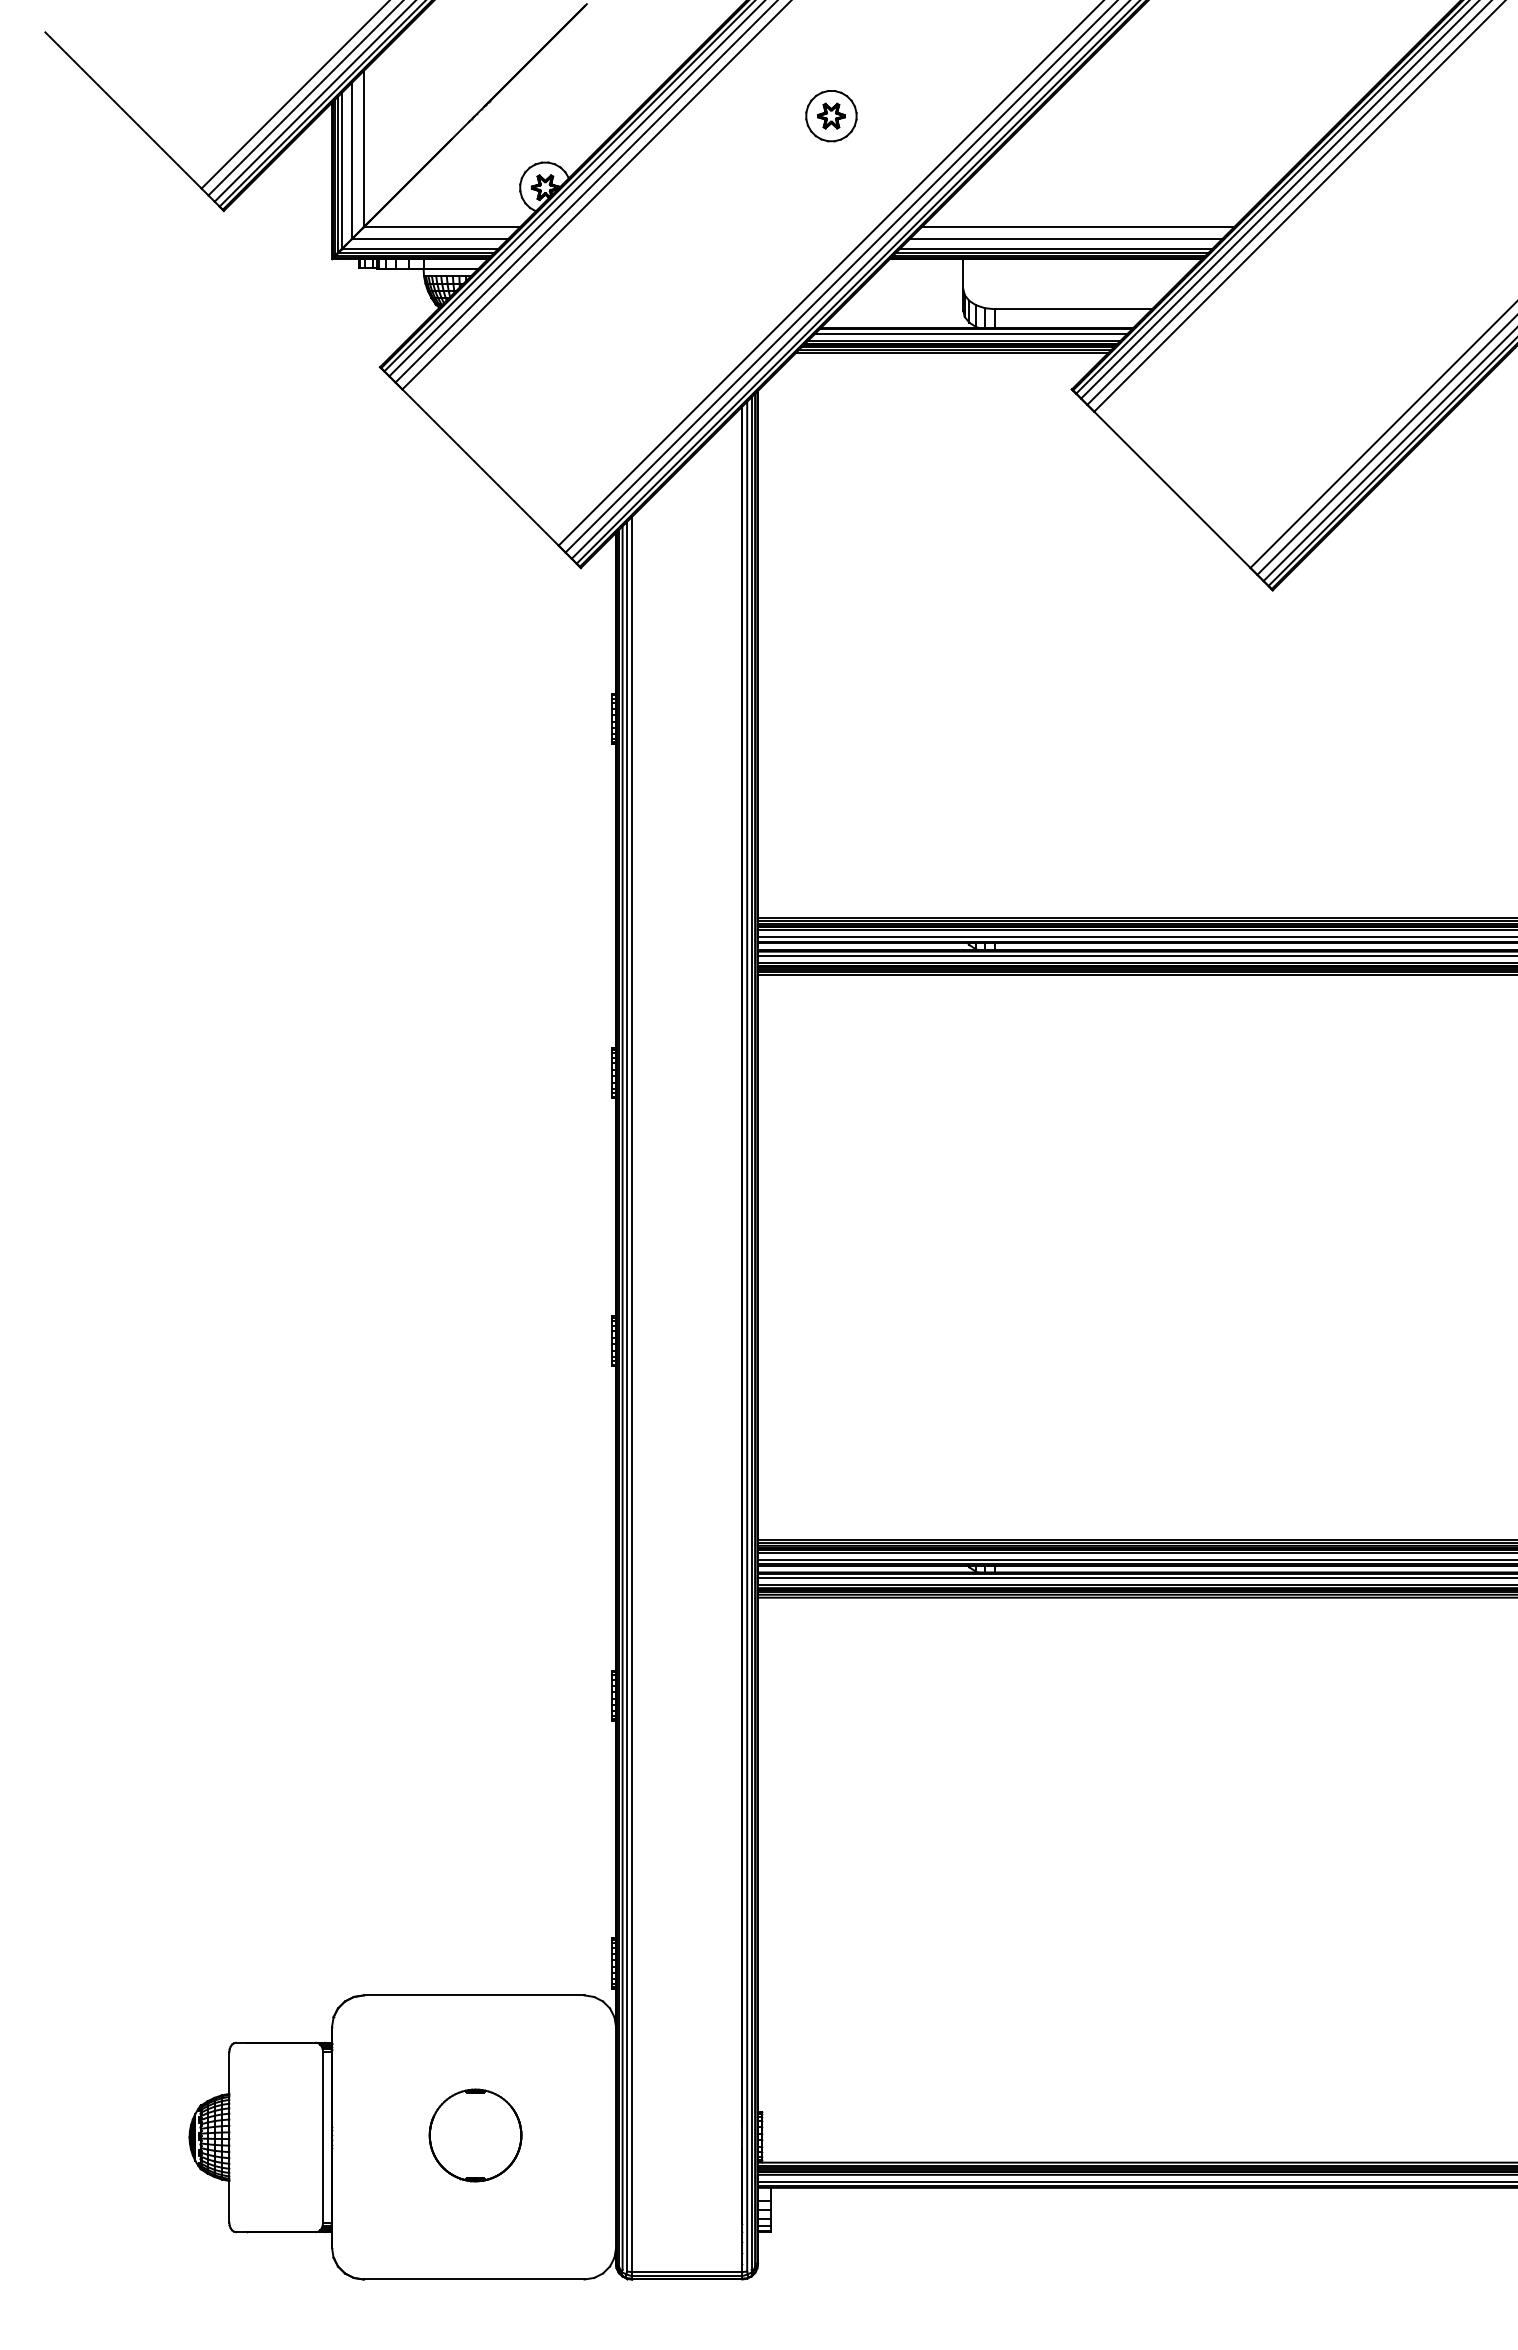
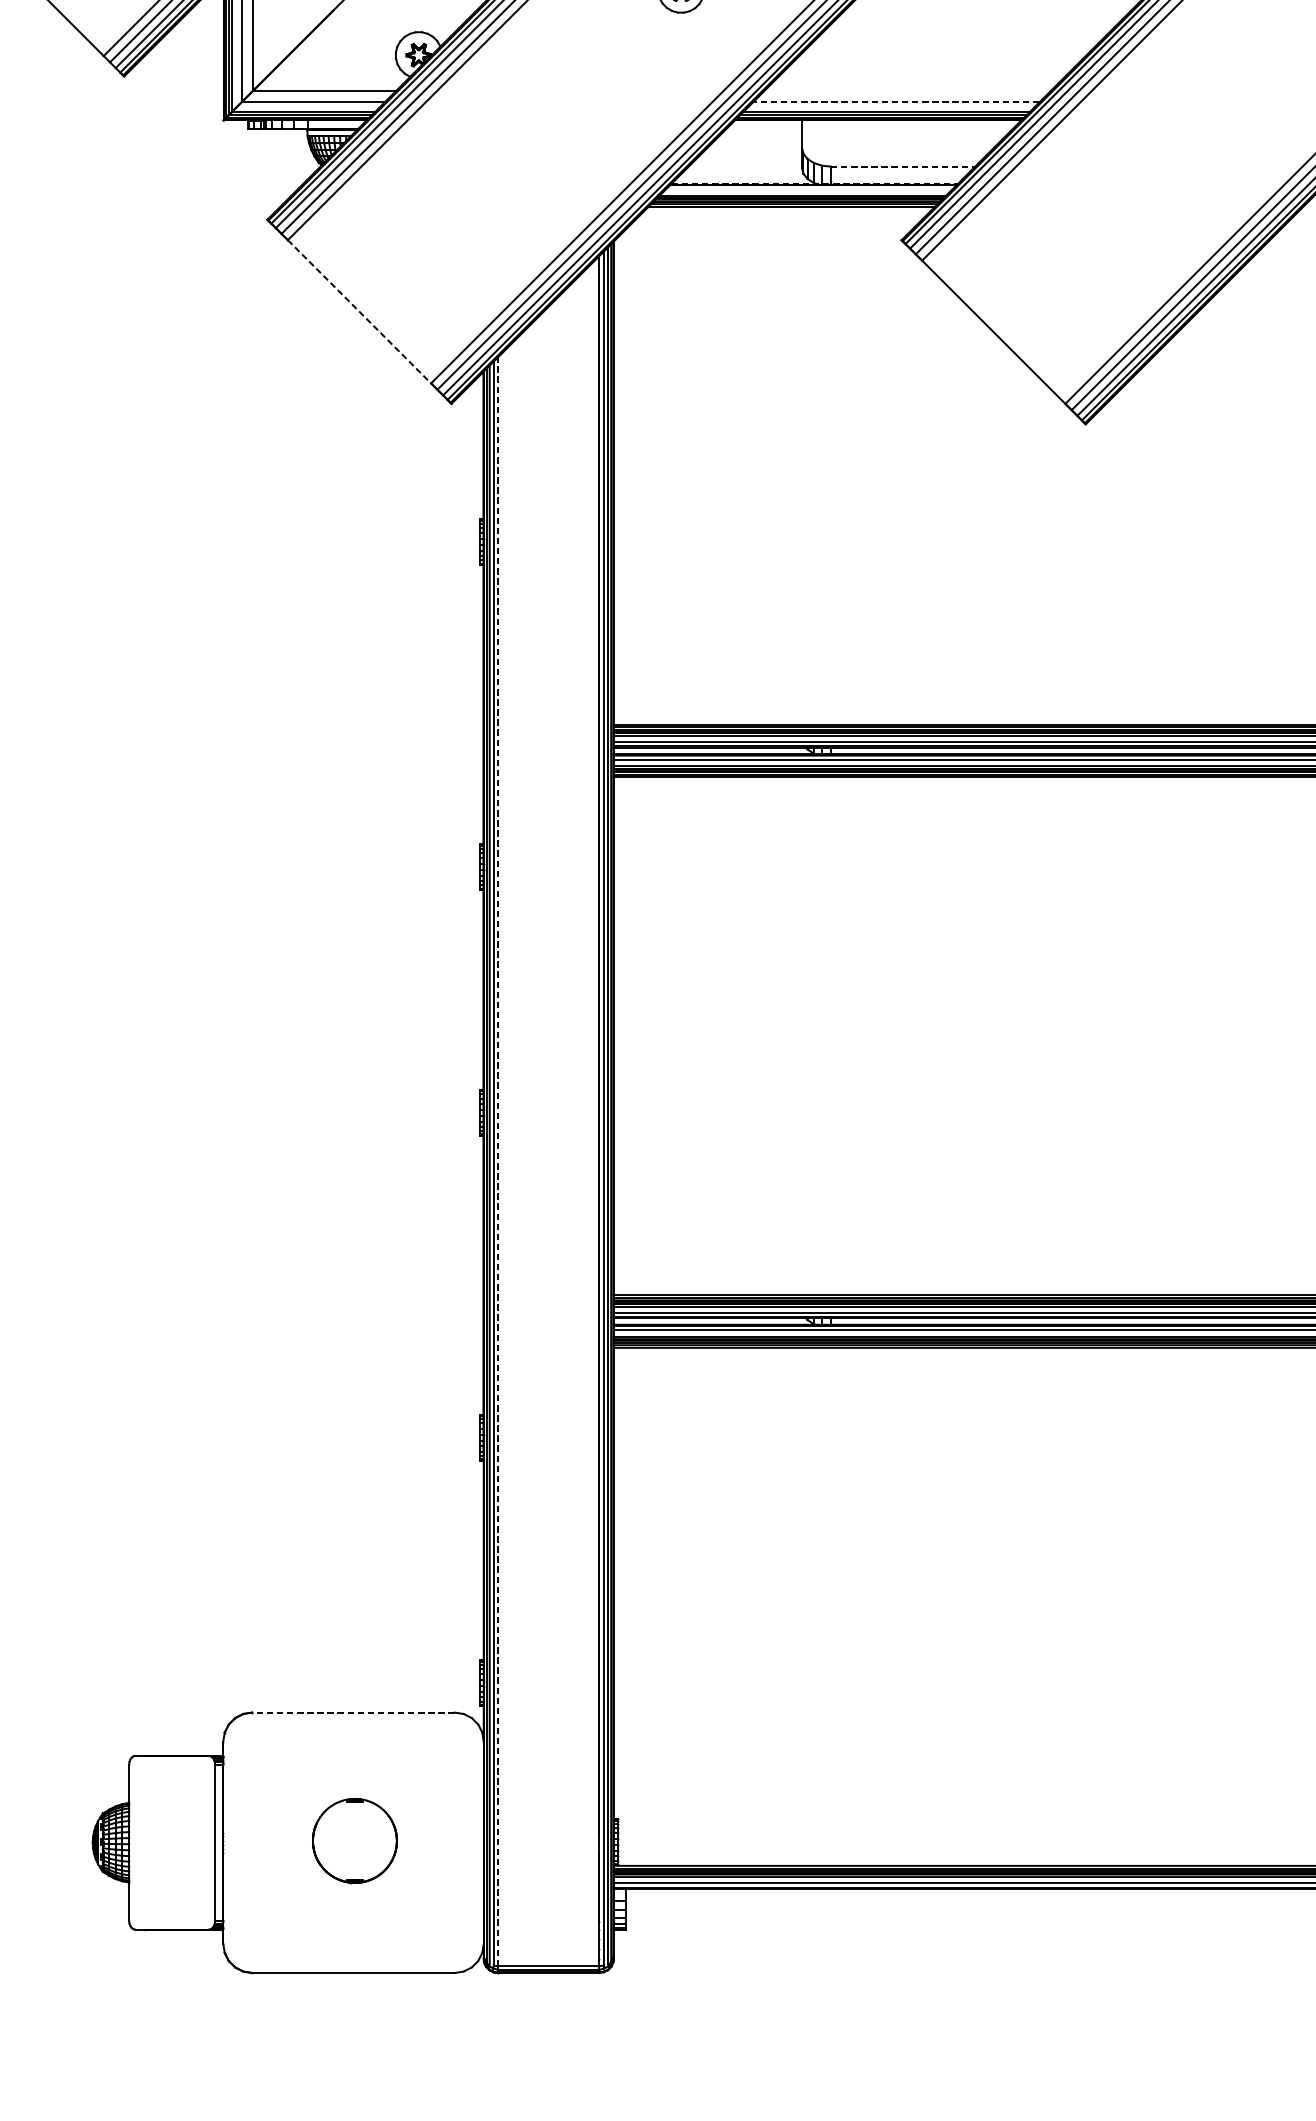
line: (1077, 227) -> (906, 91), removed
line: (1065, 239) -> (895, 102), solid -> dashed
line: (1073, 309) -> (903, 166), solid -> dashed
line: (977, 327) -> (815, 183), solid -> dashed
line: (971, 333) -> (809, 188), removed
line: (480, 467) -> (359, 311), solid -> dashed
line: (631, 1394) -> (497, 1161), solid -> dashed
line: (473, 1995) -> (353, 1712), solid -> dashed

